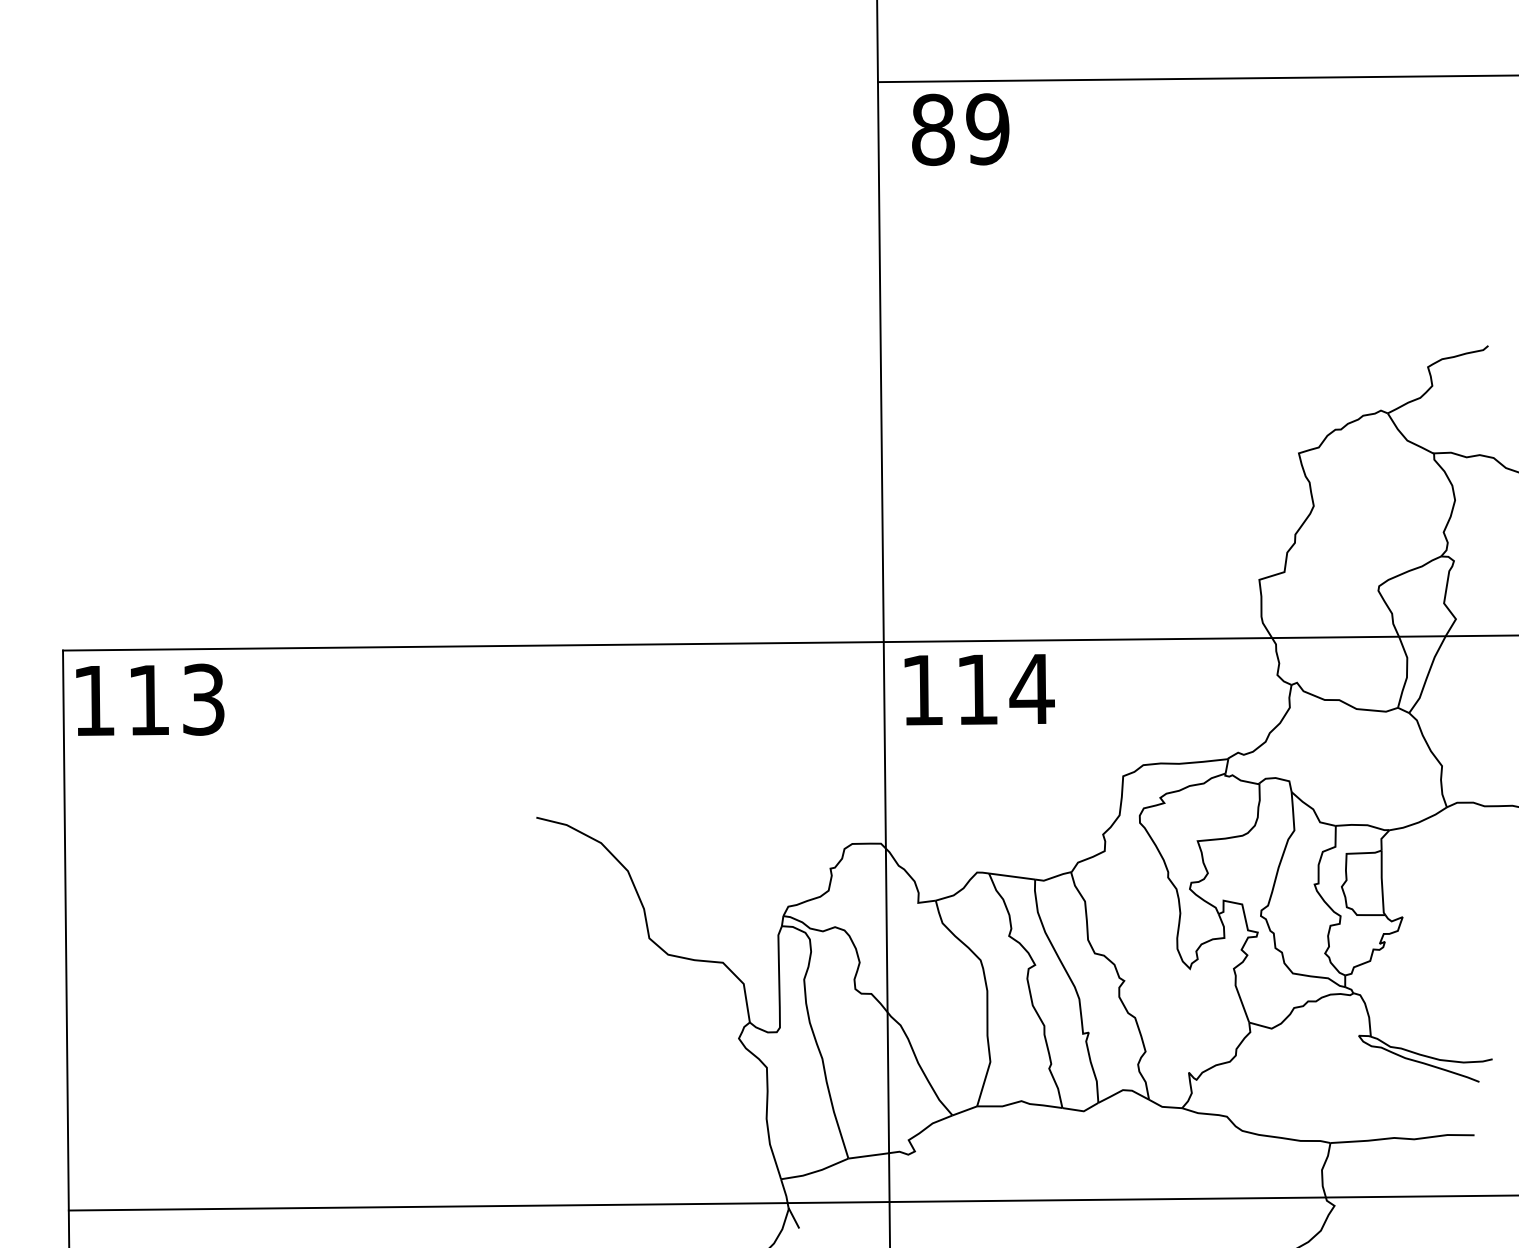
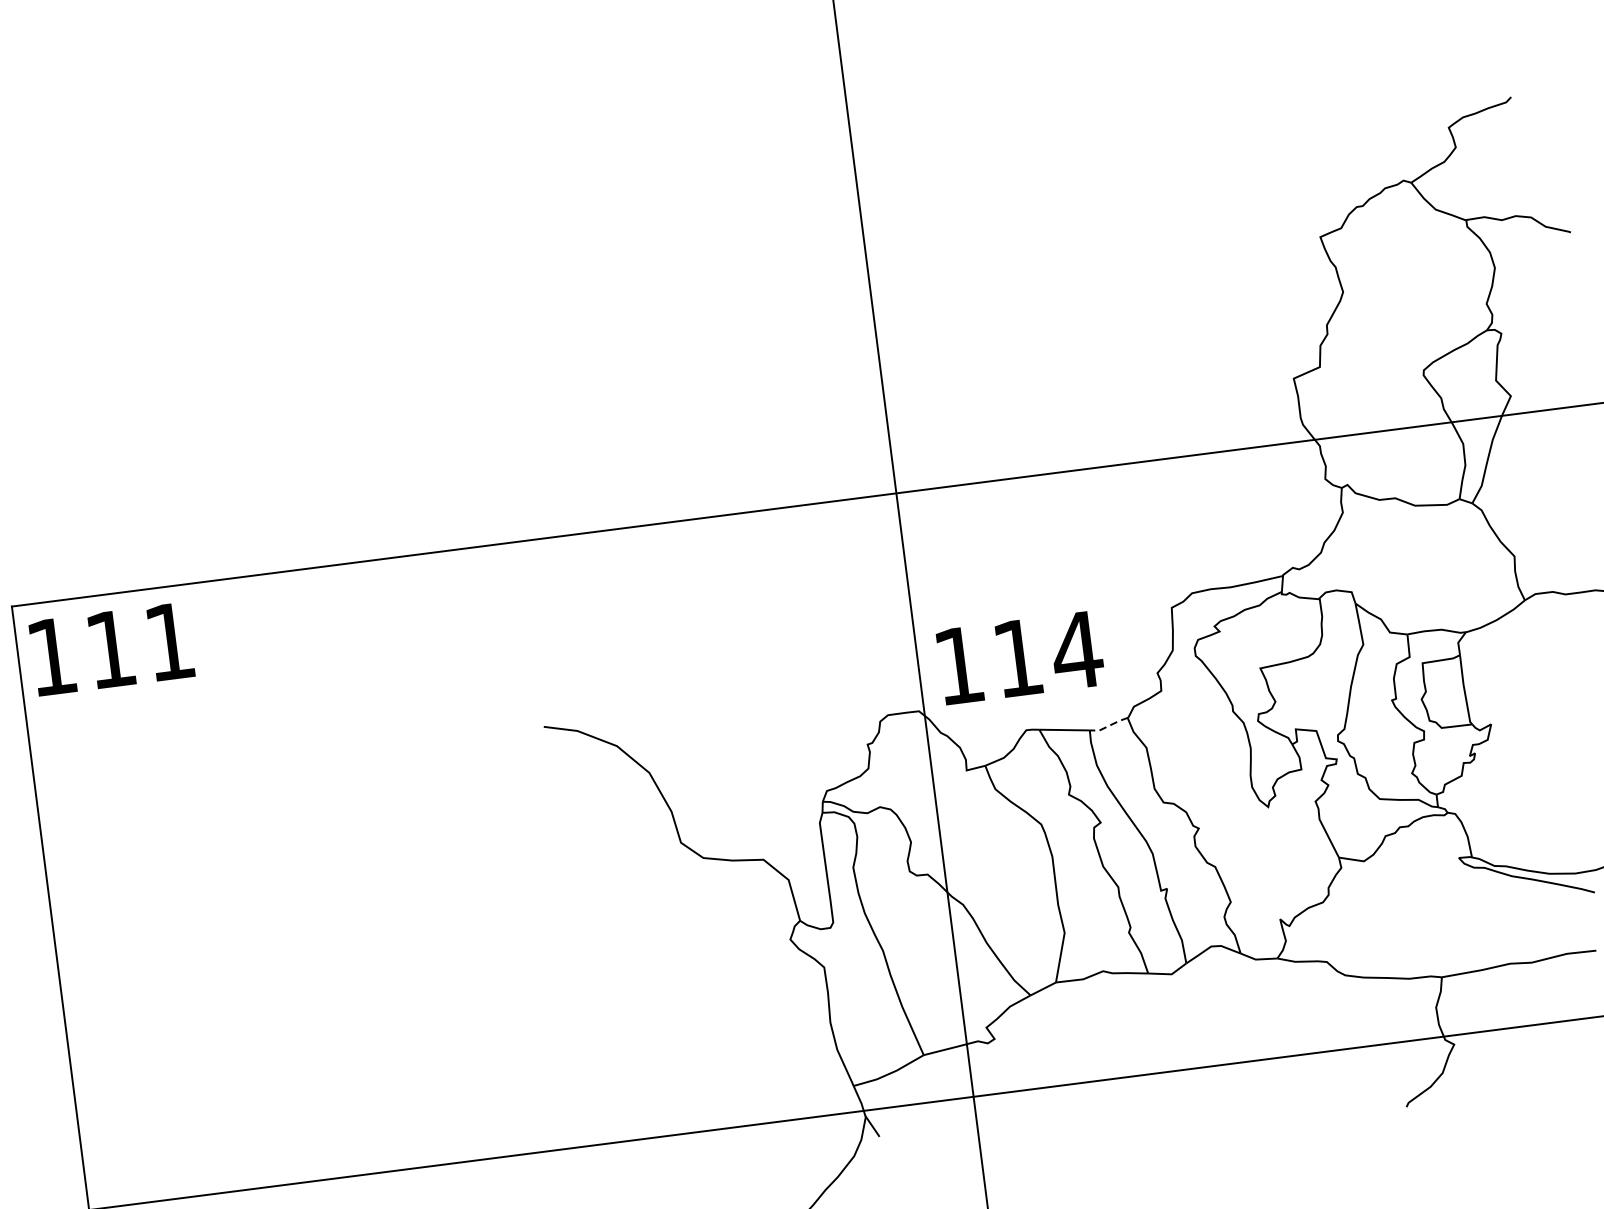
text: (979, 689) -> (1020, 657), moved
text: (203, 699) -> (169, 641), 113 -> 111
line: (1053, 877) -> (1109, 725), solid -> dashed

